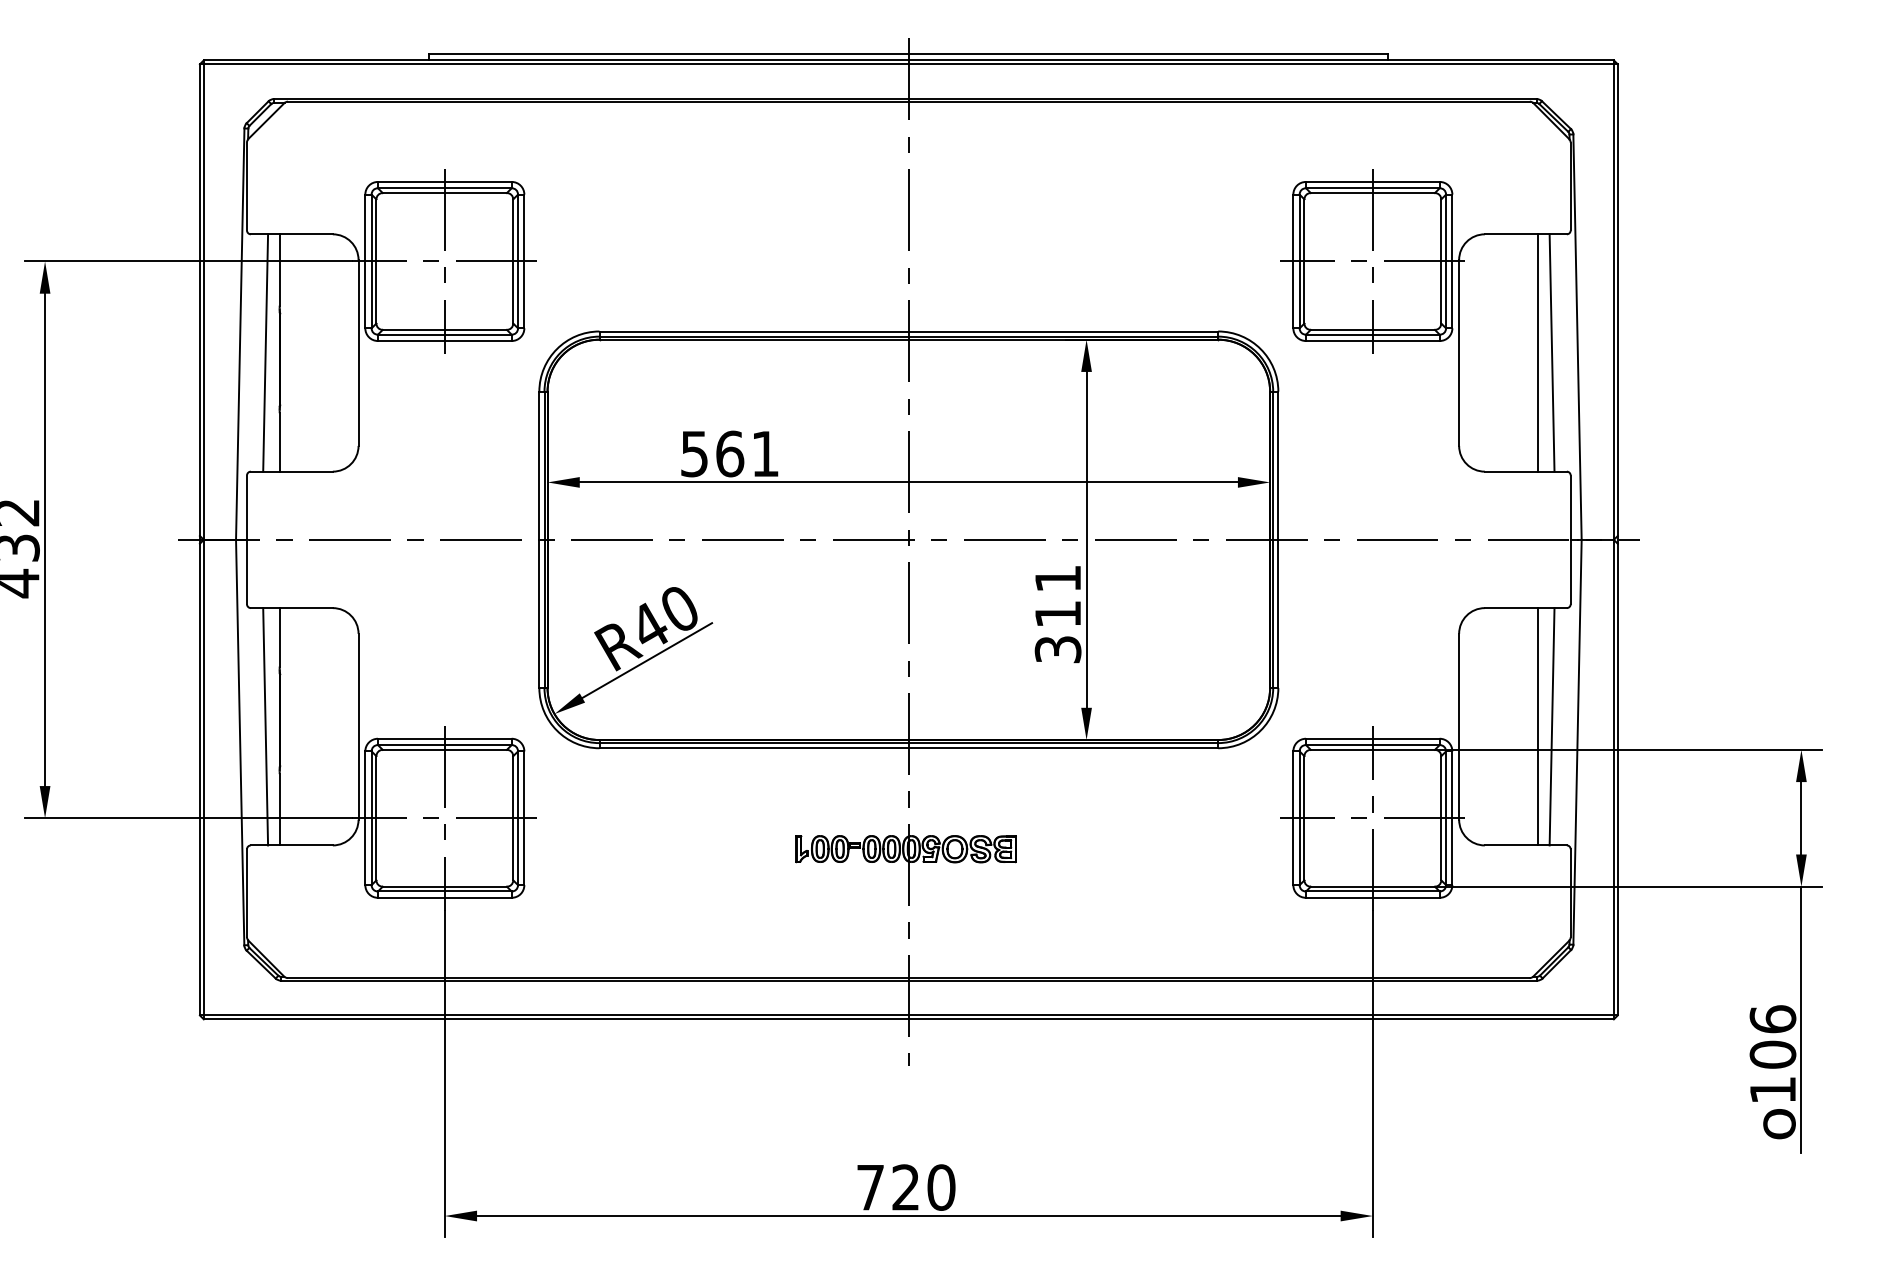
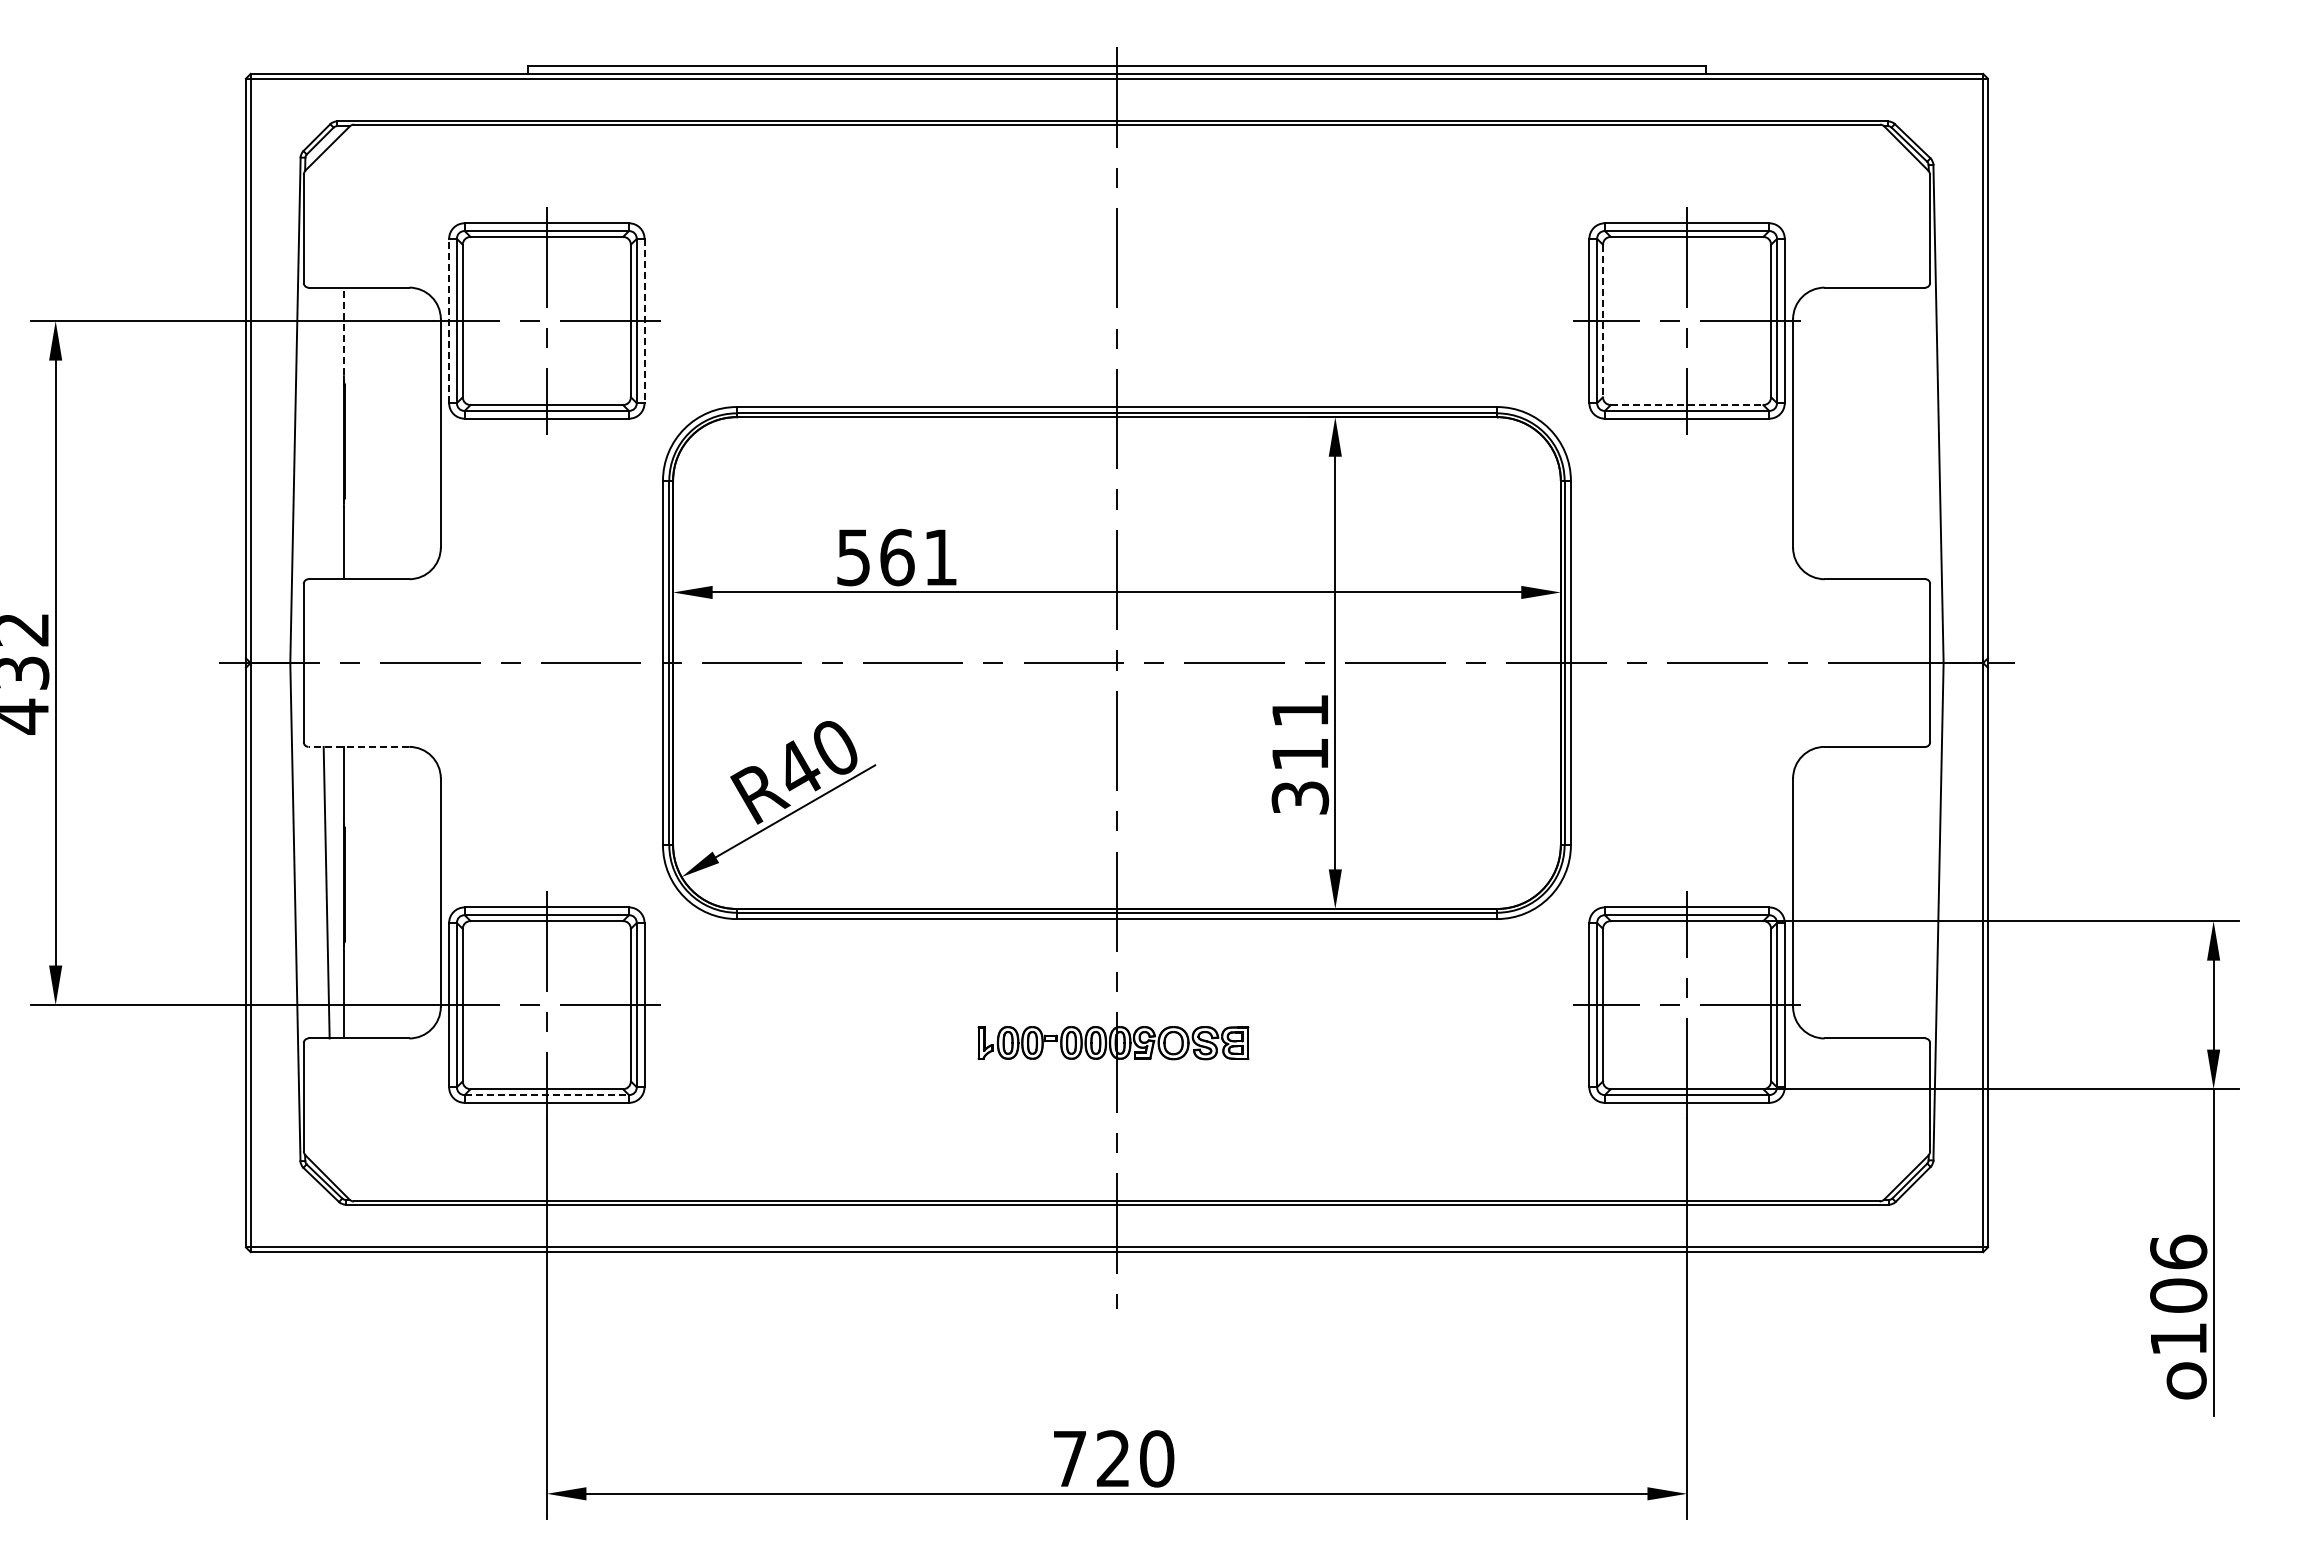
line: (365, 261) -> (449, 320), solid -> dashed
line: (524, 261) -> (644, 321), solid -> dashed
line: (1304, 261) -> (1602, 321), solid -> dashed
line: (279, 270) -> (343, 331), solid -> dashed
line: (1373, 330) -> (1687, 405), solid -> dashed
line: (265, 353) -> (326, 433), removed
line: (1537, 353) -> (1889, 433), removed
line: (1552, 353) -> (1907, 433), removed
line: (291, 607) -> (358, 746), solid -> dashed
line: (1537, 726) -> (1889, 892), removed
line: (1552, 726) -> (1907, 892), removed
line: (445, 891) -> (547, 1095), solid -> dashed

